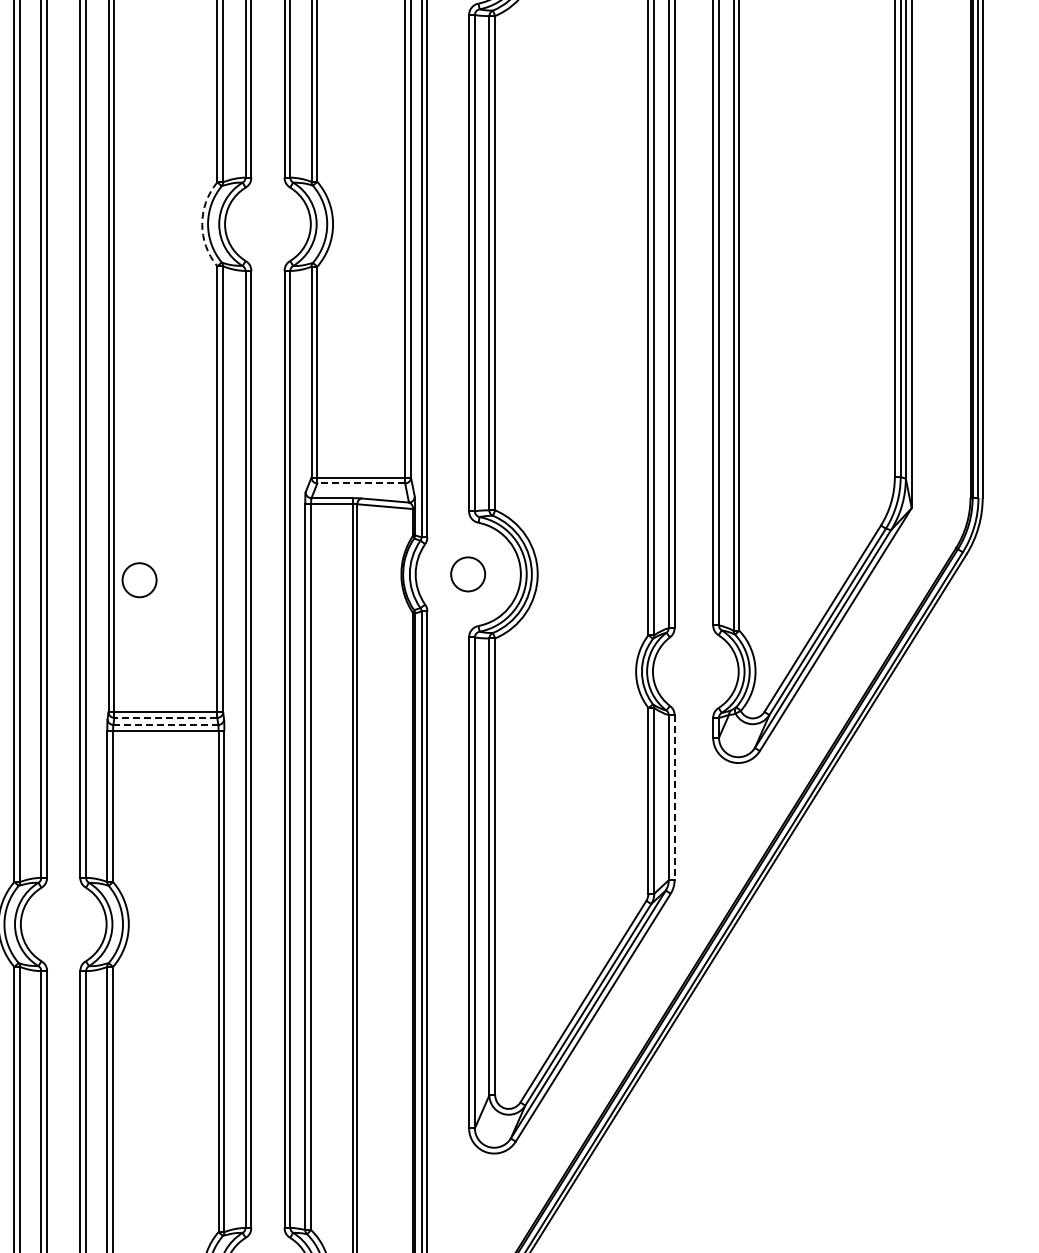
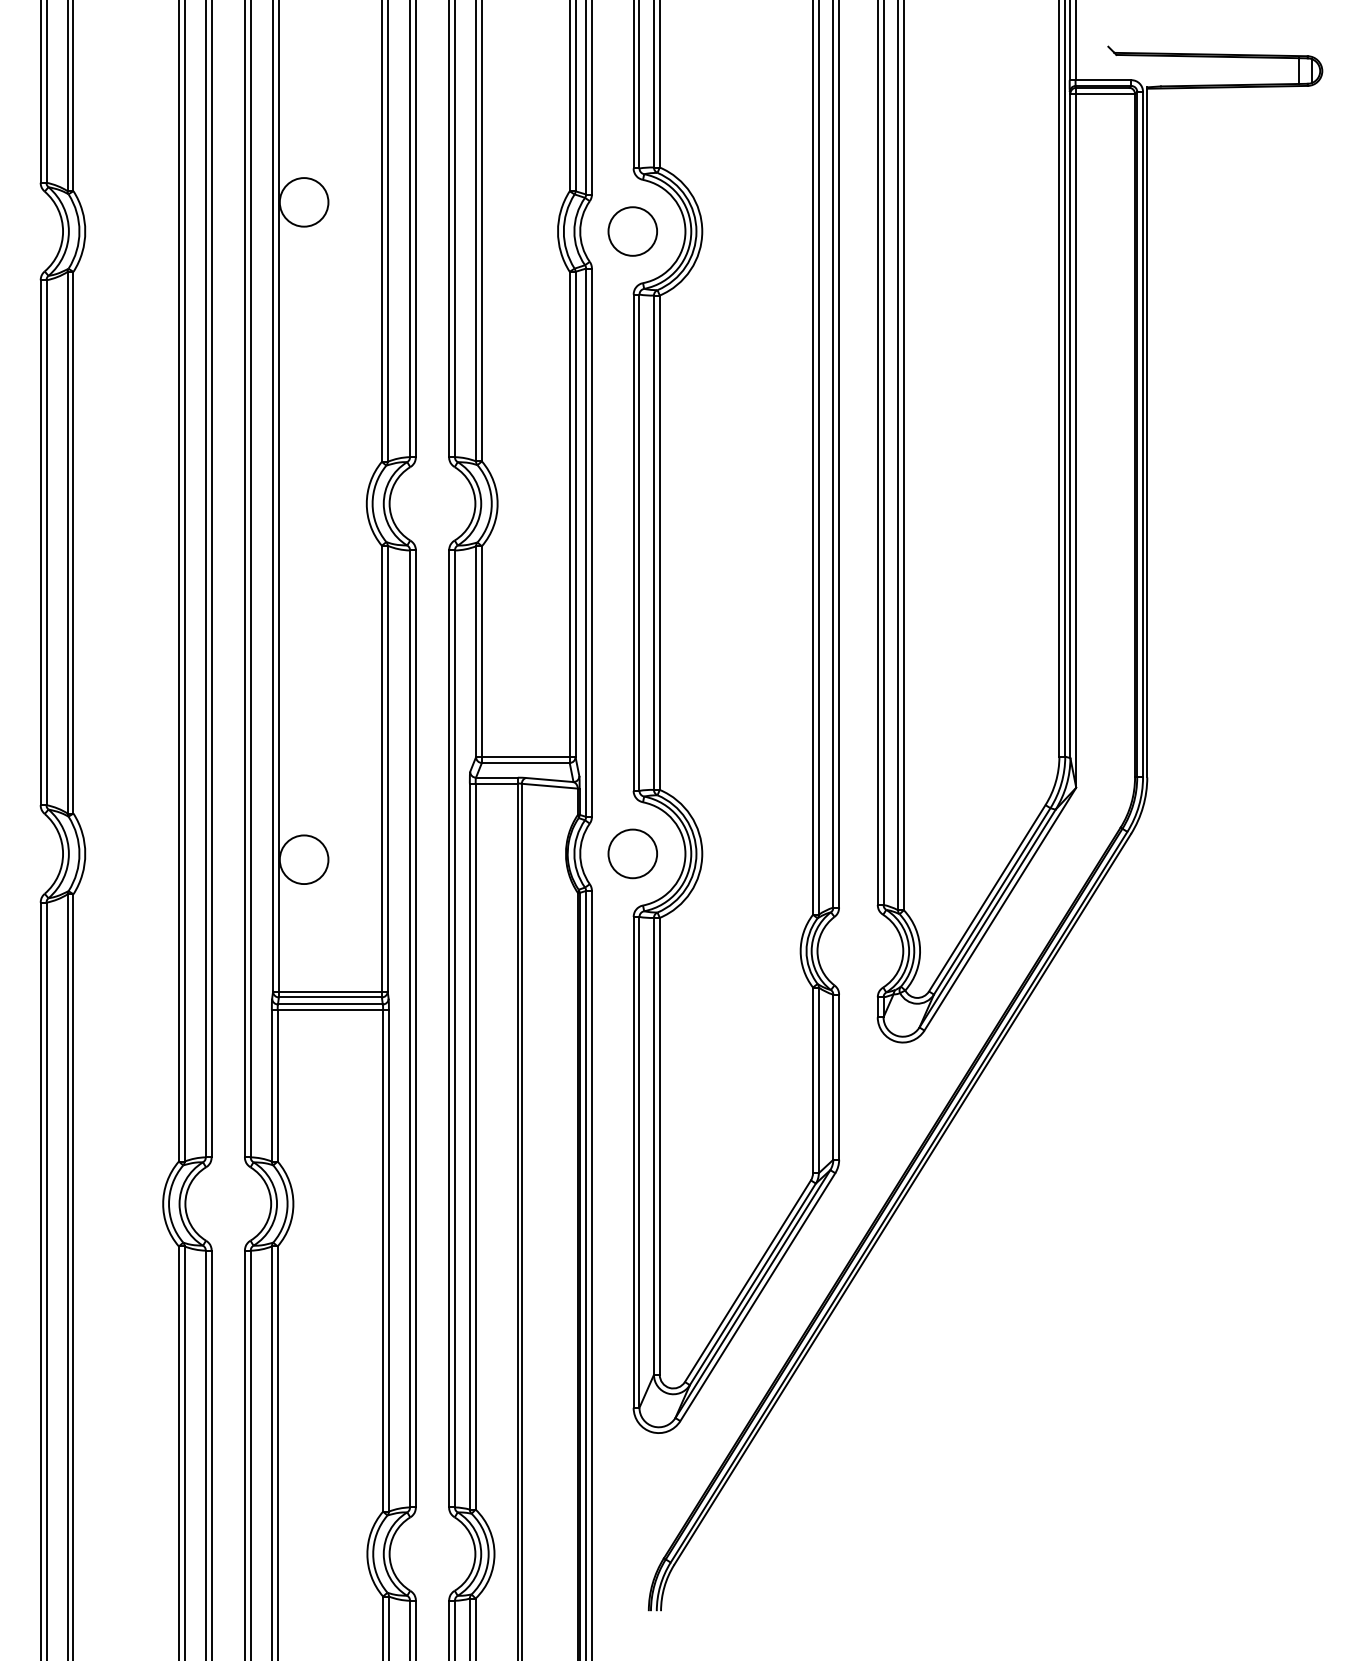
arc: (201, 223) -> (366, 503), dashed -> solid
line: (360, 482) -> (525, 762), dashed -> solid
circle: (467, 573) -> (632, 853), size x1.43
circle: (138, 579) -> (303, 859), size x1.43
line: (164, 717) -> (329, 997), dashed -> solid
line: (165, 724) -> (330, 1004), dashed -> solid
line: (674, 797) -> (839, 1077), dashed -> solid

